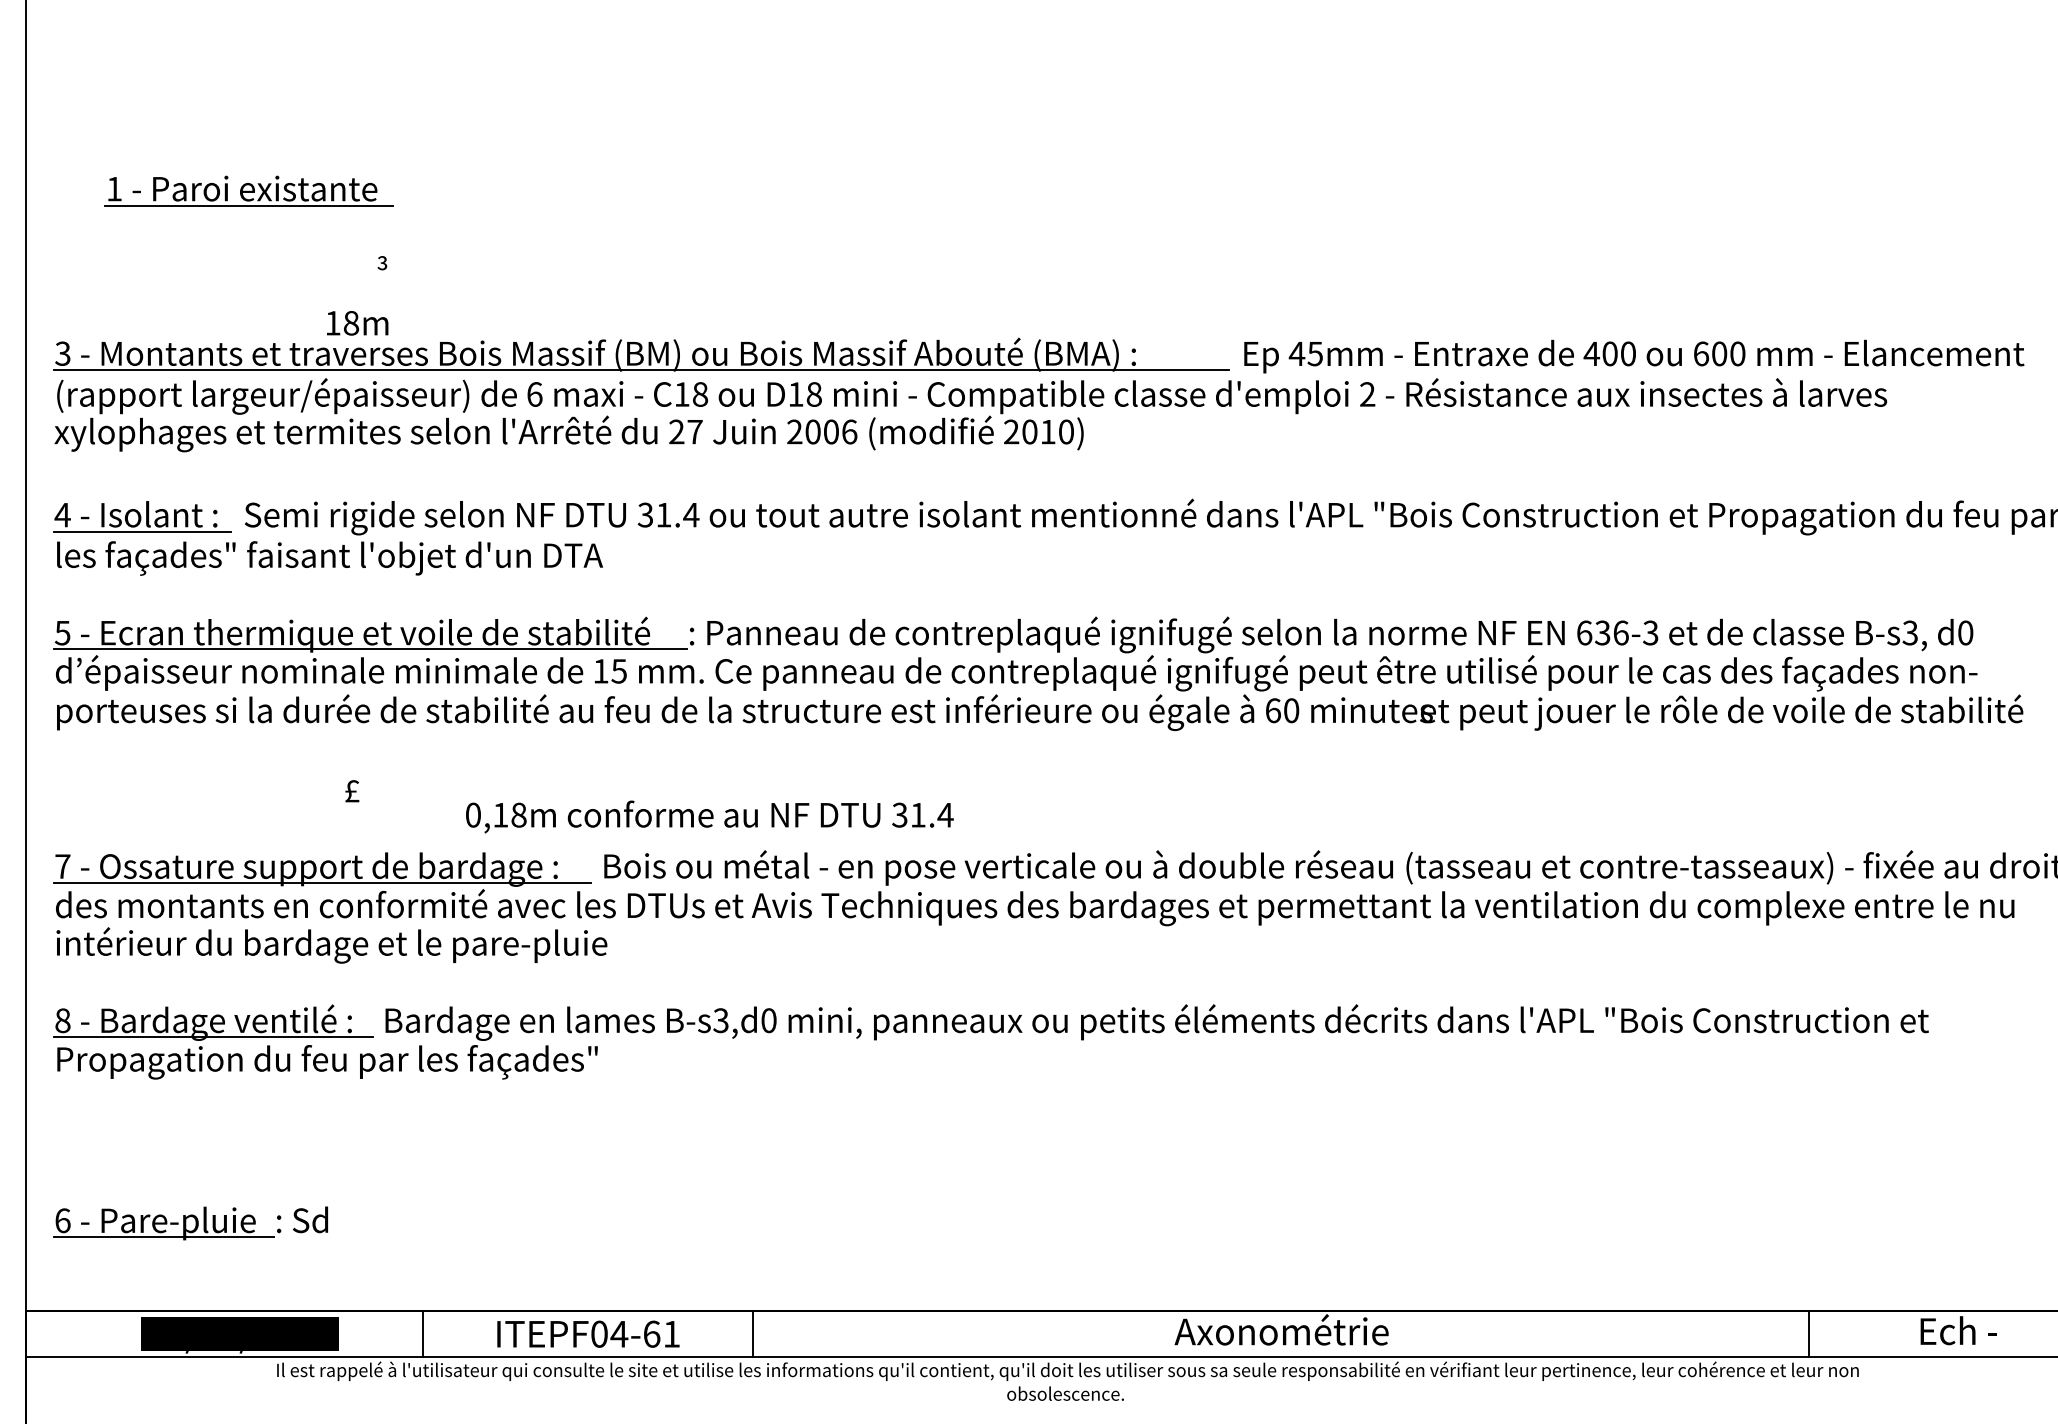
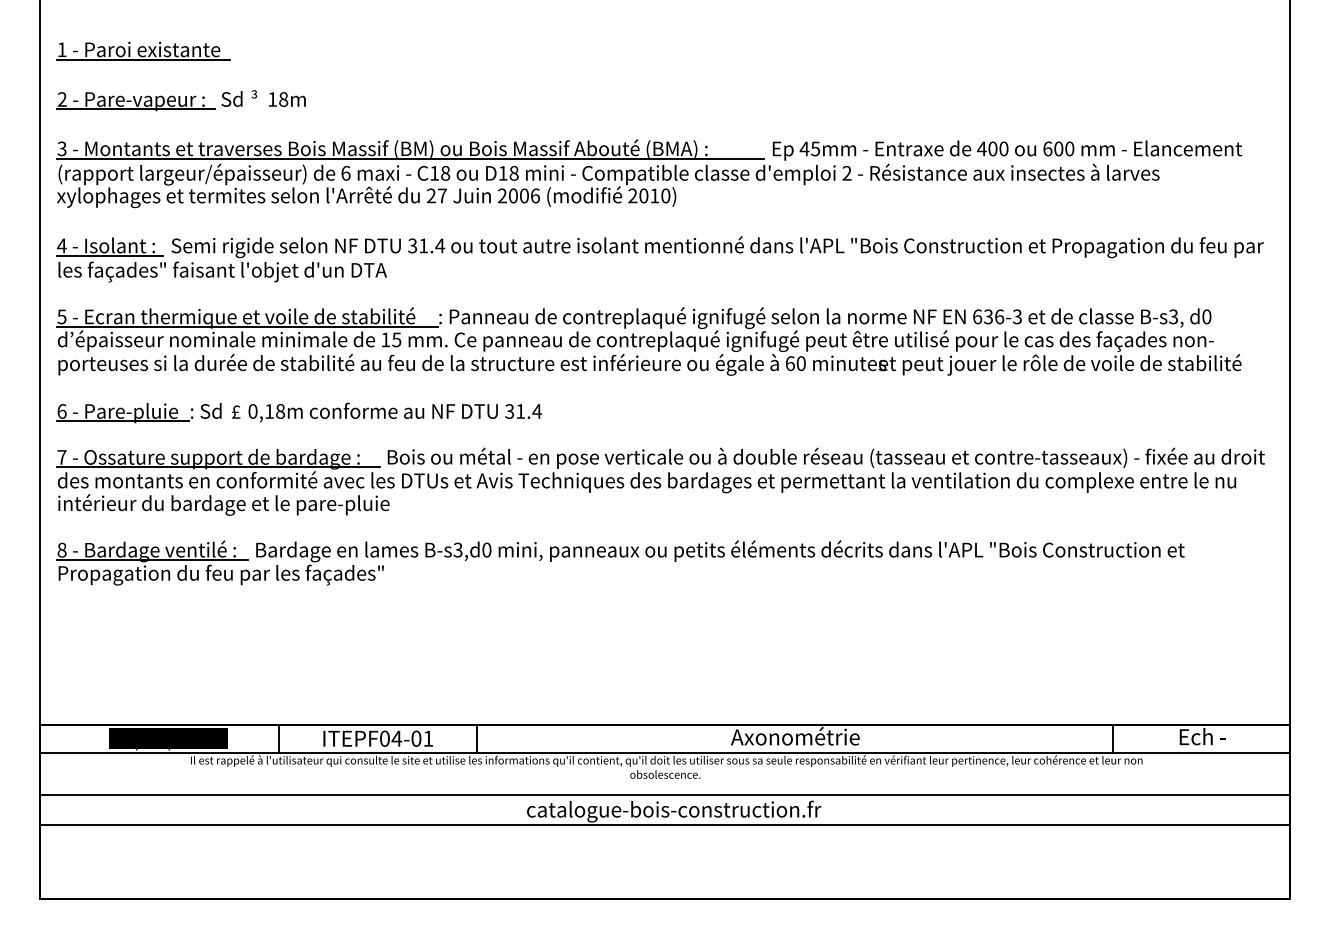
part: (249, 190) -> (143, 50), moved
part: (208, 275) -> (149, 101), added
text: (357, 323) -> (287, 99), moved
text: (708, 816) -> (394, 412), moved
part: (189, 1224) -> (138, 413), moved
text: (652, 1333) -> (416, 738), \c16711848;ITEPF04-61 -> \c16711848;ITEPF04-01

